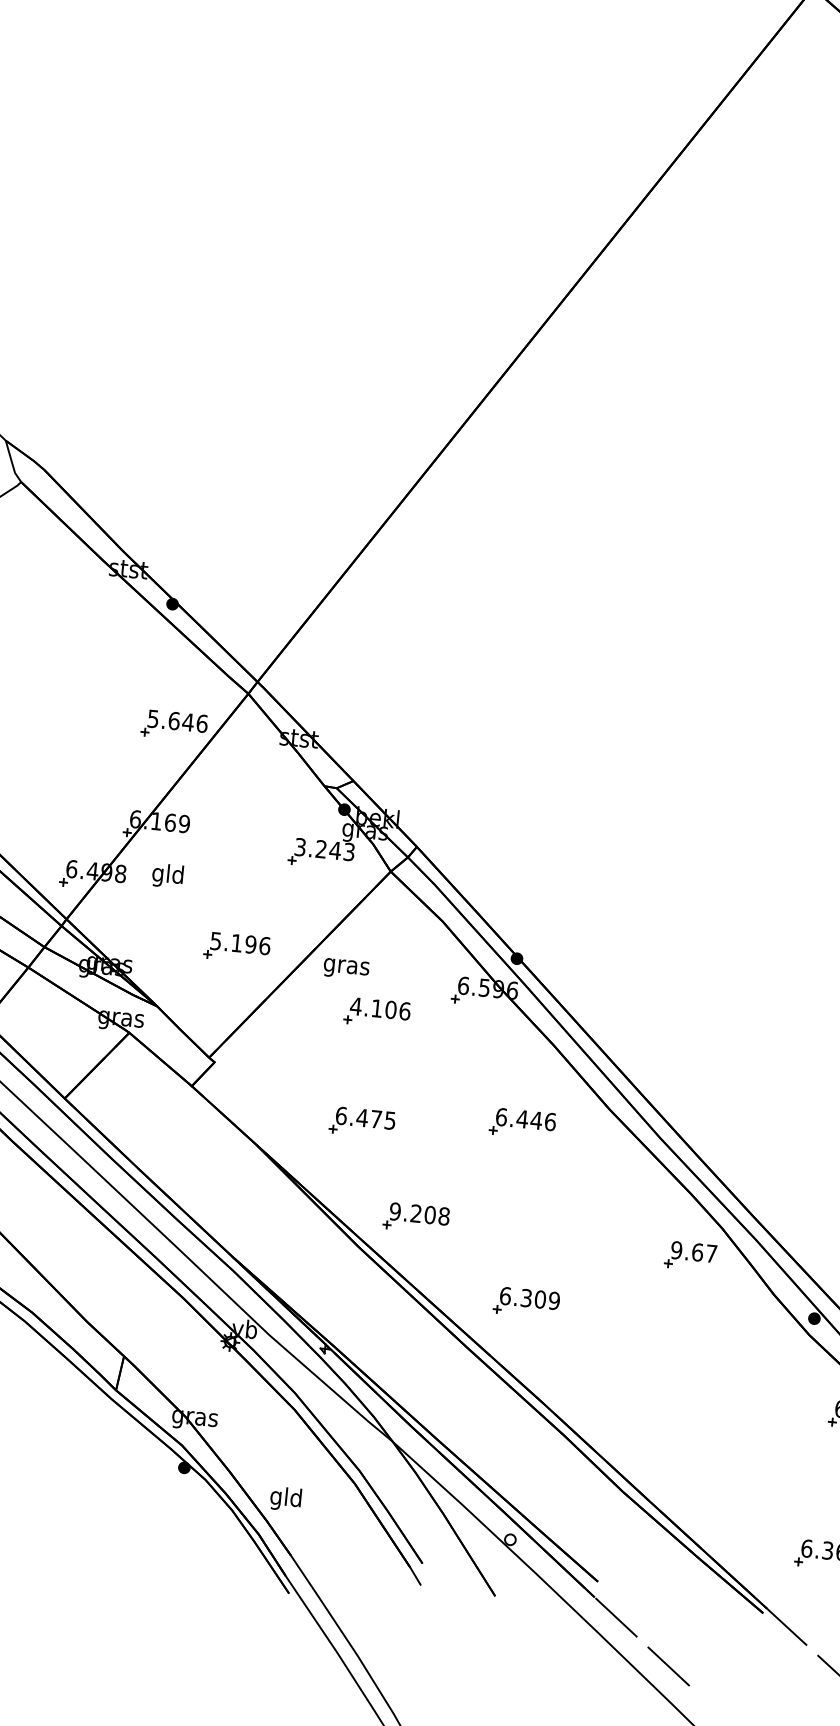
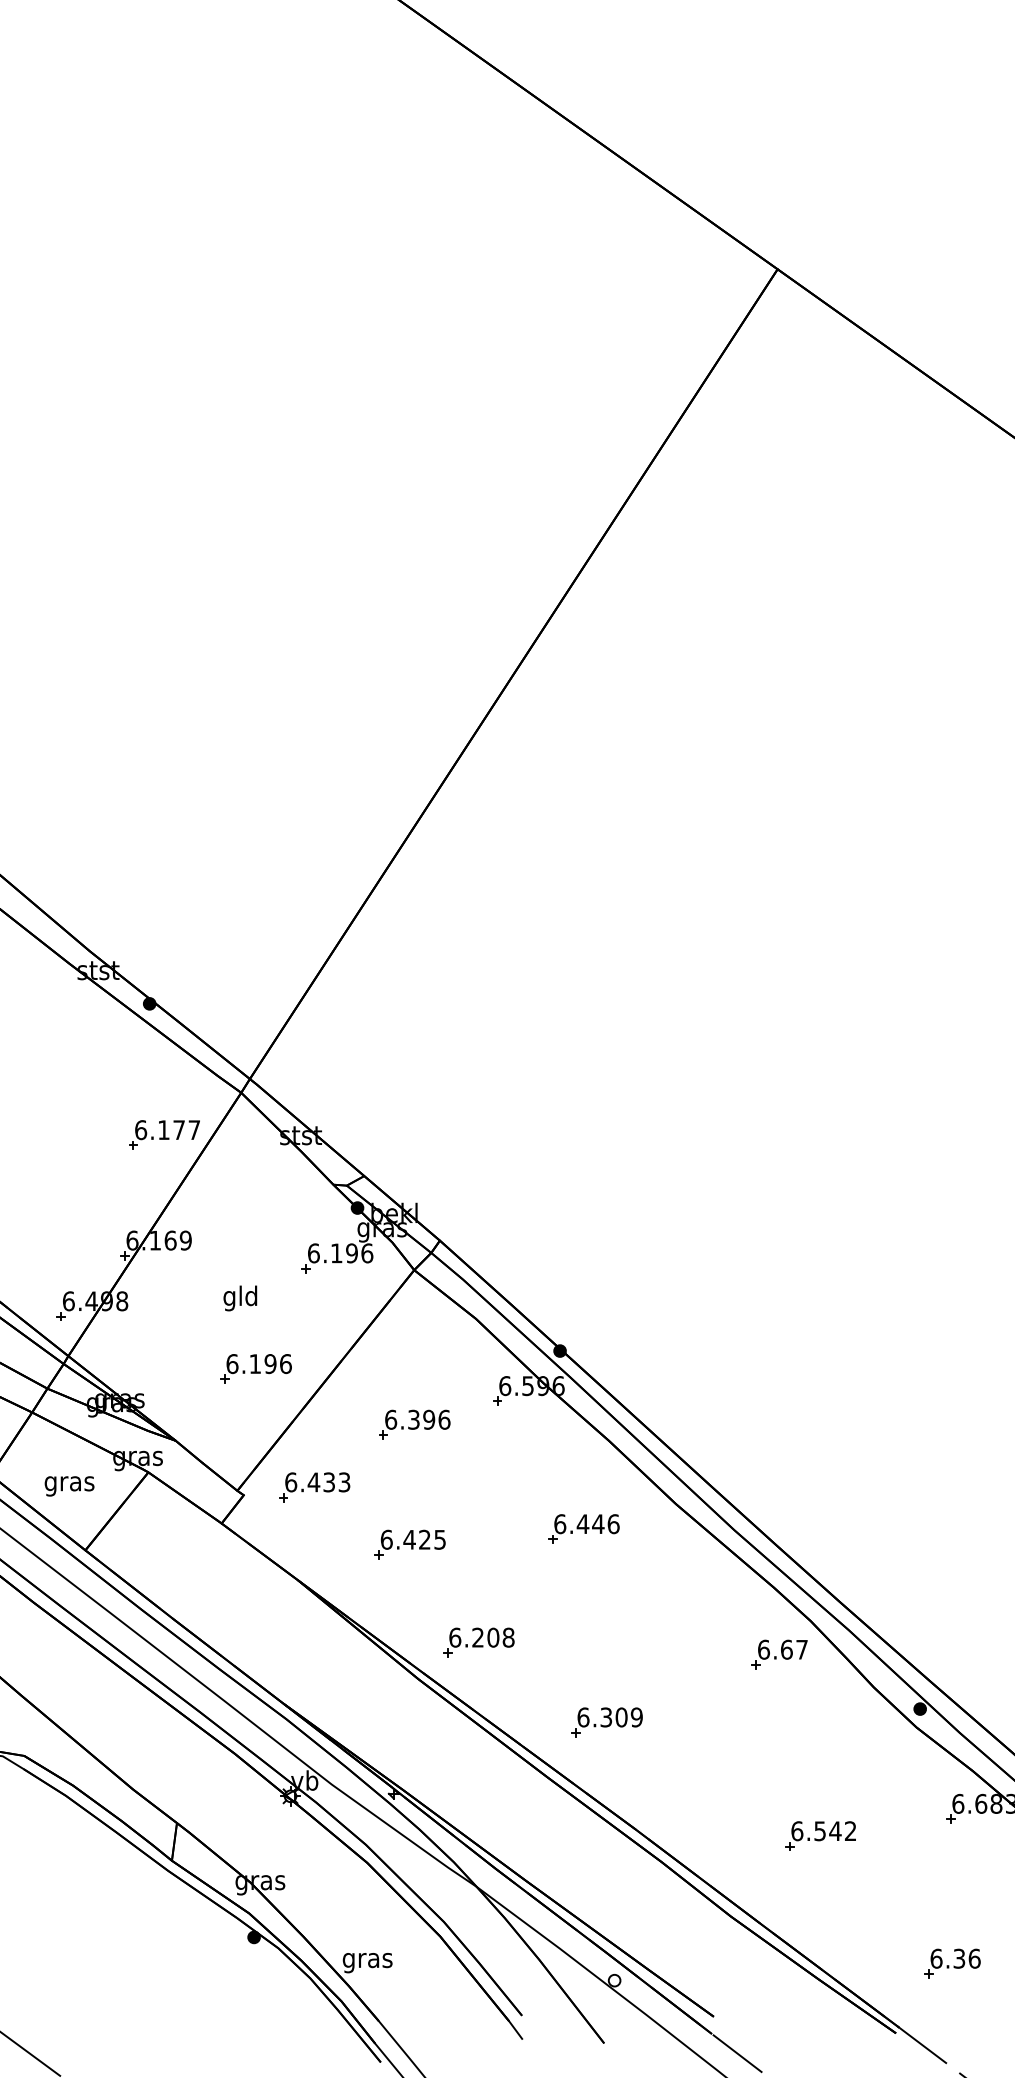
text: (177, 721) -> (167, 1130), 5.646 -> 6.177
text: (324, 849) -> (340, 1253), 3.243 -> 6.196
text: (167, 875) -> (240, 1298), moved
text: (216, 941) -> (232, 1364), 5.196 -> 6.196
text: (346, 969) -> (69, 1486), moved
text: (373, 1007) -> (409, 1419), 4.106 -> 6.396
part: (280, 1061) -> (314, 1487), added
text: (376, 1119) -> (424, 1539), 6.475 -> 6.425
text: (395, 1211) -> (455, 1637), 9.208 -> 6.208
text: (676, 1250) -> (763, 1649), 9.67 -> 6.67
part: (711, 1425) -> (820, 1835), added
text: (286, 1499) -> (367, 1960), gld -> gras

